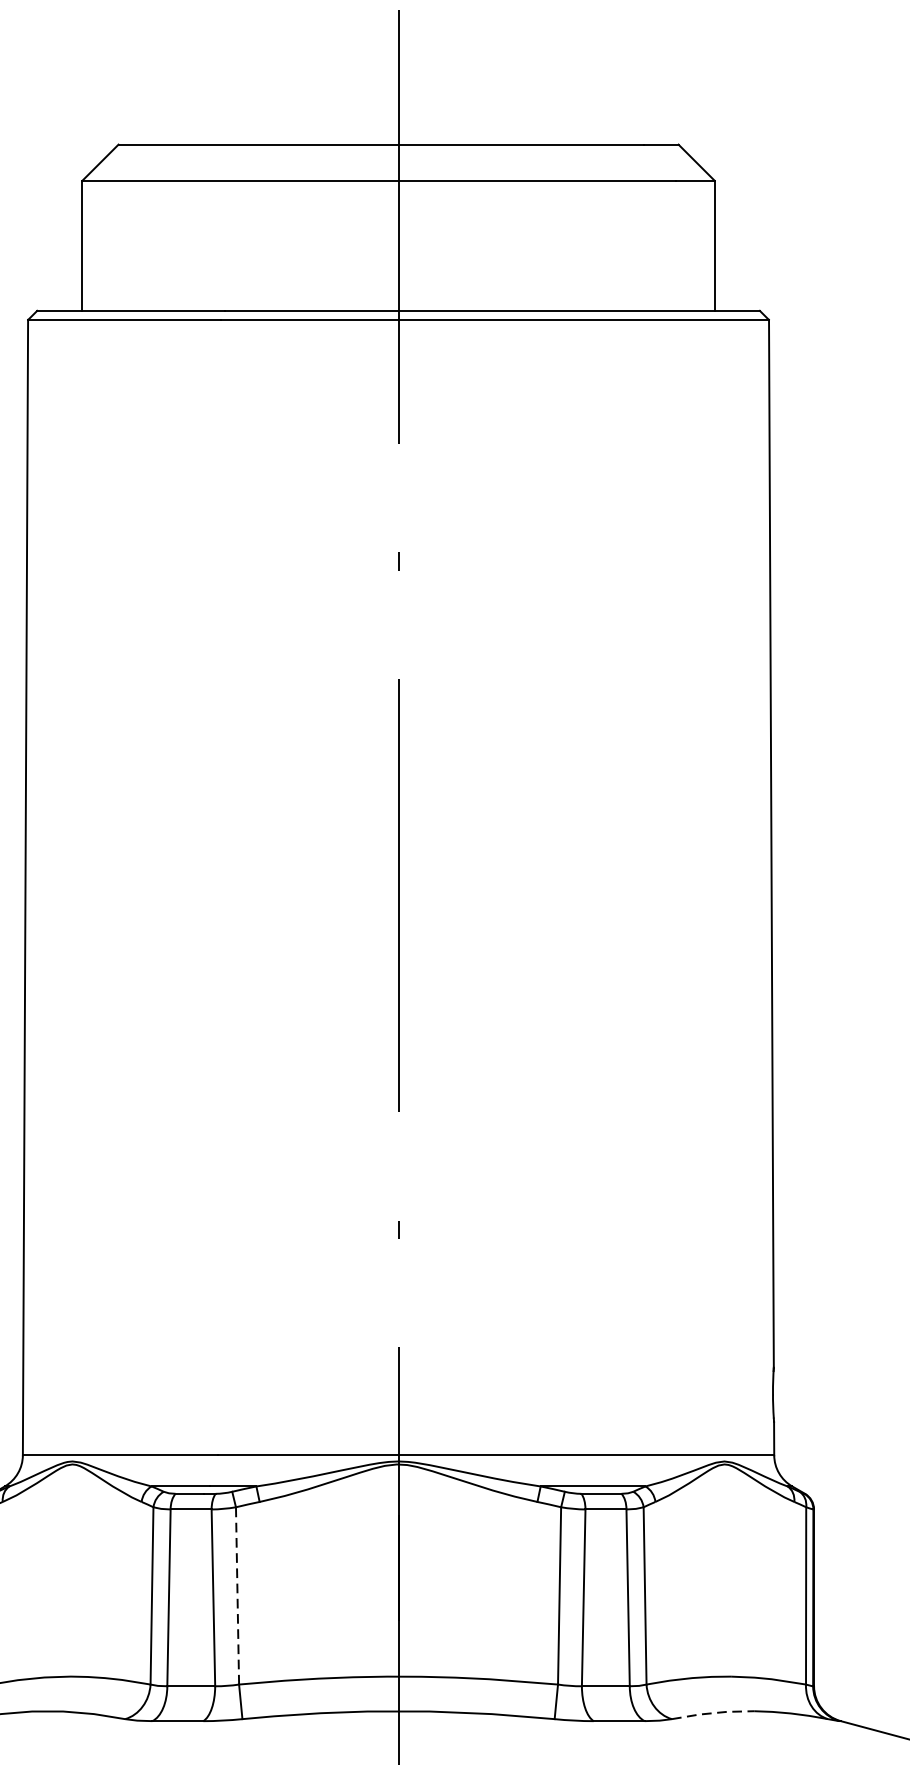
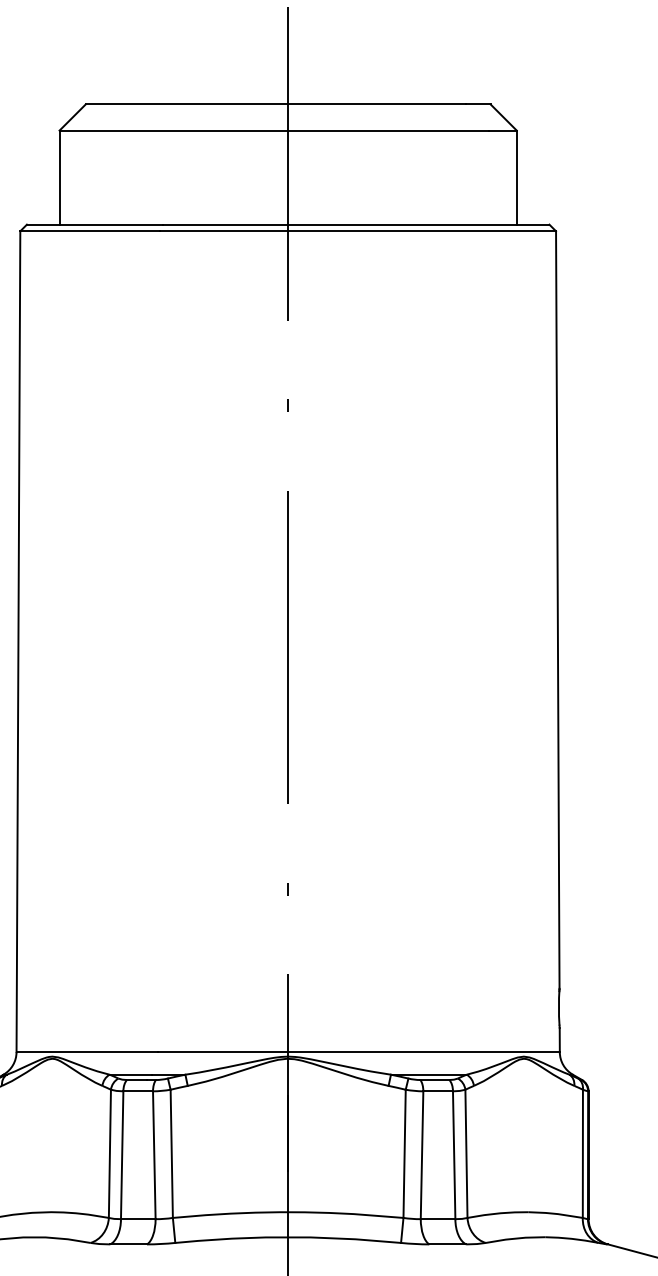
line: (237, 1595) -> (171, 1153), dashed -> solid
line: (712, 1712) -> (515, 1238), dashed -> solid

